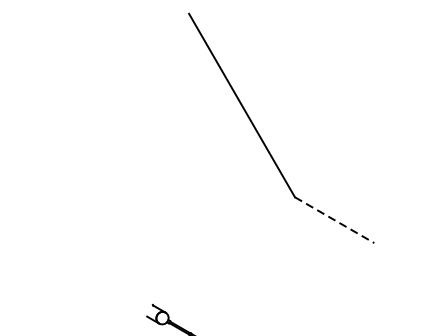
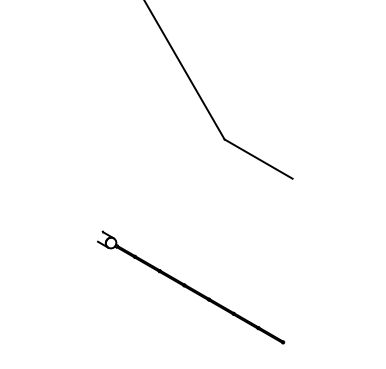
line: (335, 220) -> (259, 159), dashed -> solid

